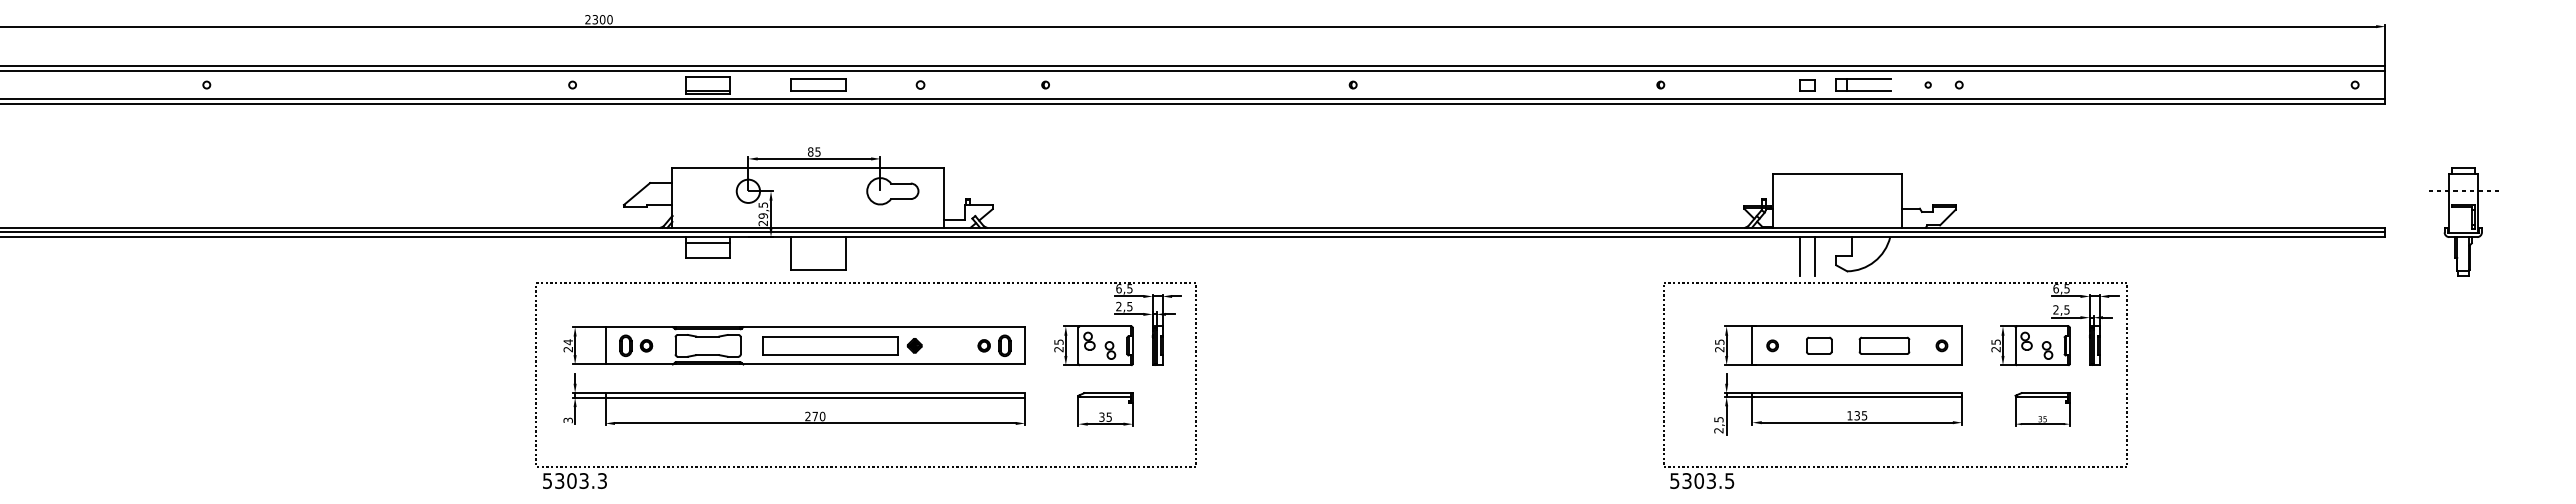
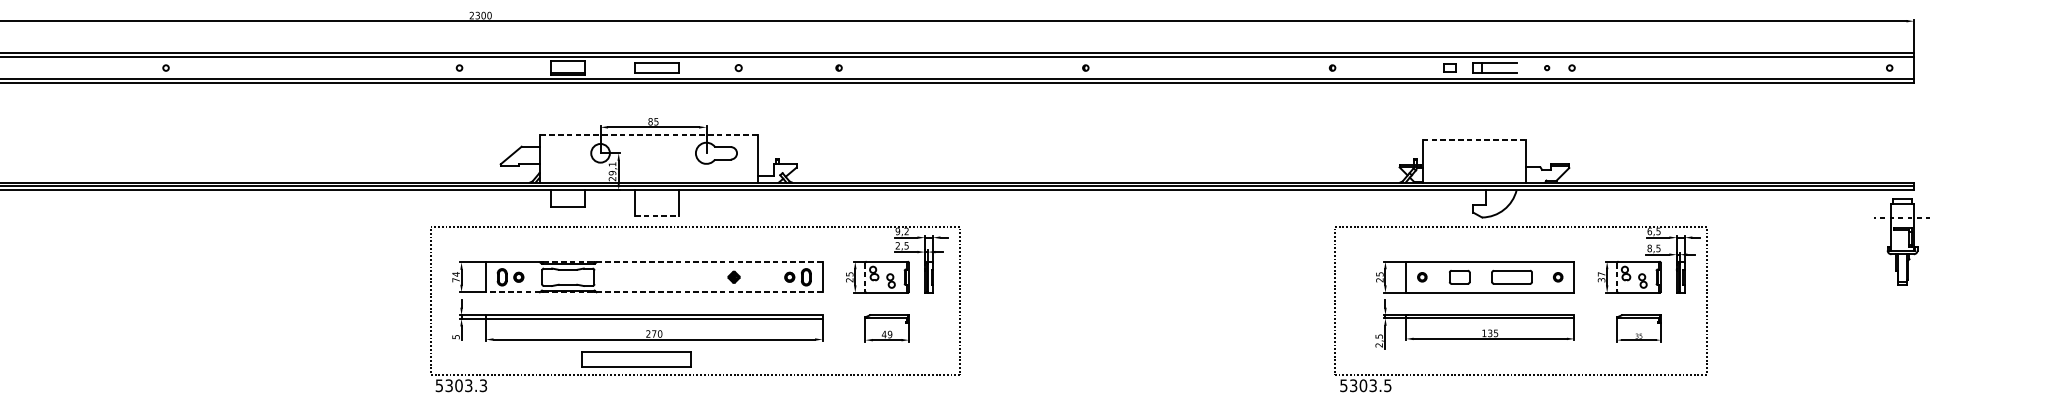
line: (808, 168) -> (648, 135), solid -> dashed
line: (1838, 174) -> (1475, 139), solid -> dashed
text: (763, 204) -> (612, 163), 29,5 -> 29,1
part: (2463, 221) -> (1902, 241), moved
line: (707, 243) -> (567, 195), removed
line: (1799, 256) -> (1443, 205), removed
line: (1814, 256) -> (1455, 205), removed
line: (818, 269) -> (656, 216), solid -> dashed
text: (1124, 288) -> (902, 231), 6,5 -> 9,2
text: (2055, 309) -> (1649, 248), 2,5 -> 8,5
line: (850, 327) -> (682, 262), solid -> dashed
part: (830, 345) -> (636, 358), moved
line: (1078, 345) -> (865, 277), solid -> dashed
text: (1995, 345) -> (1601, 277), 25 -> 37
line: (2015, 345) -> (1617, 277), solid -> dashed
text: (567, 349) -> (455, 280), 24 -> 74
line: (815, 364) -> (654, 292), solid -> dashed
text: (1105, 416) -> (887, 333), 35 -> 49
text: (567, 419) -> (455, 336), 3 -> 5

